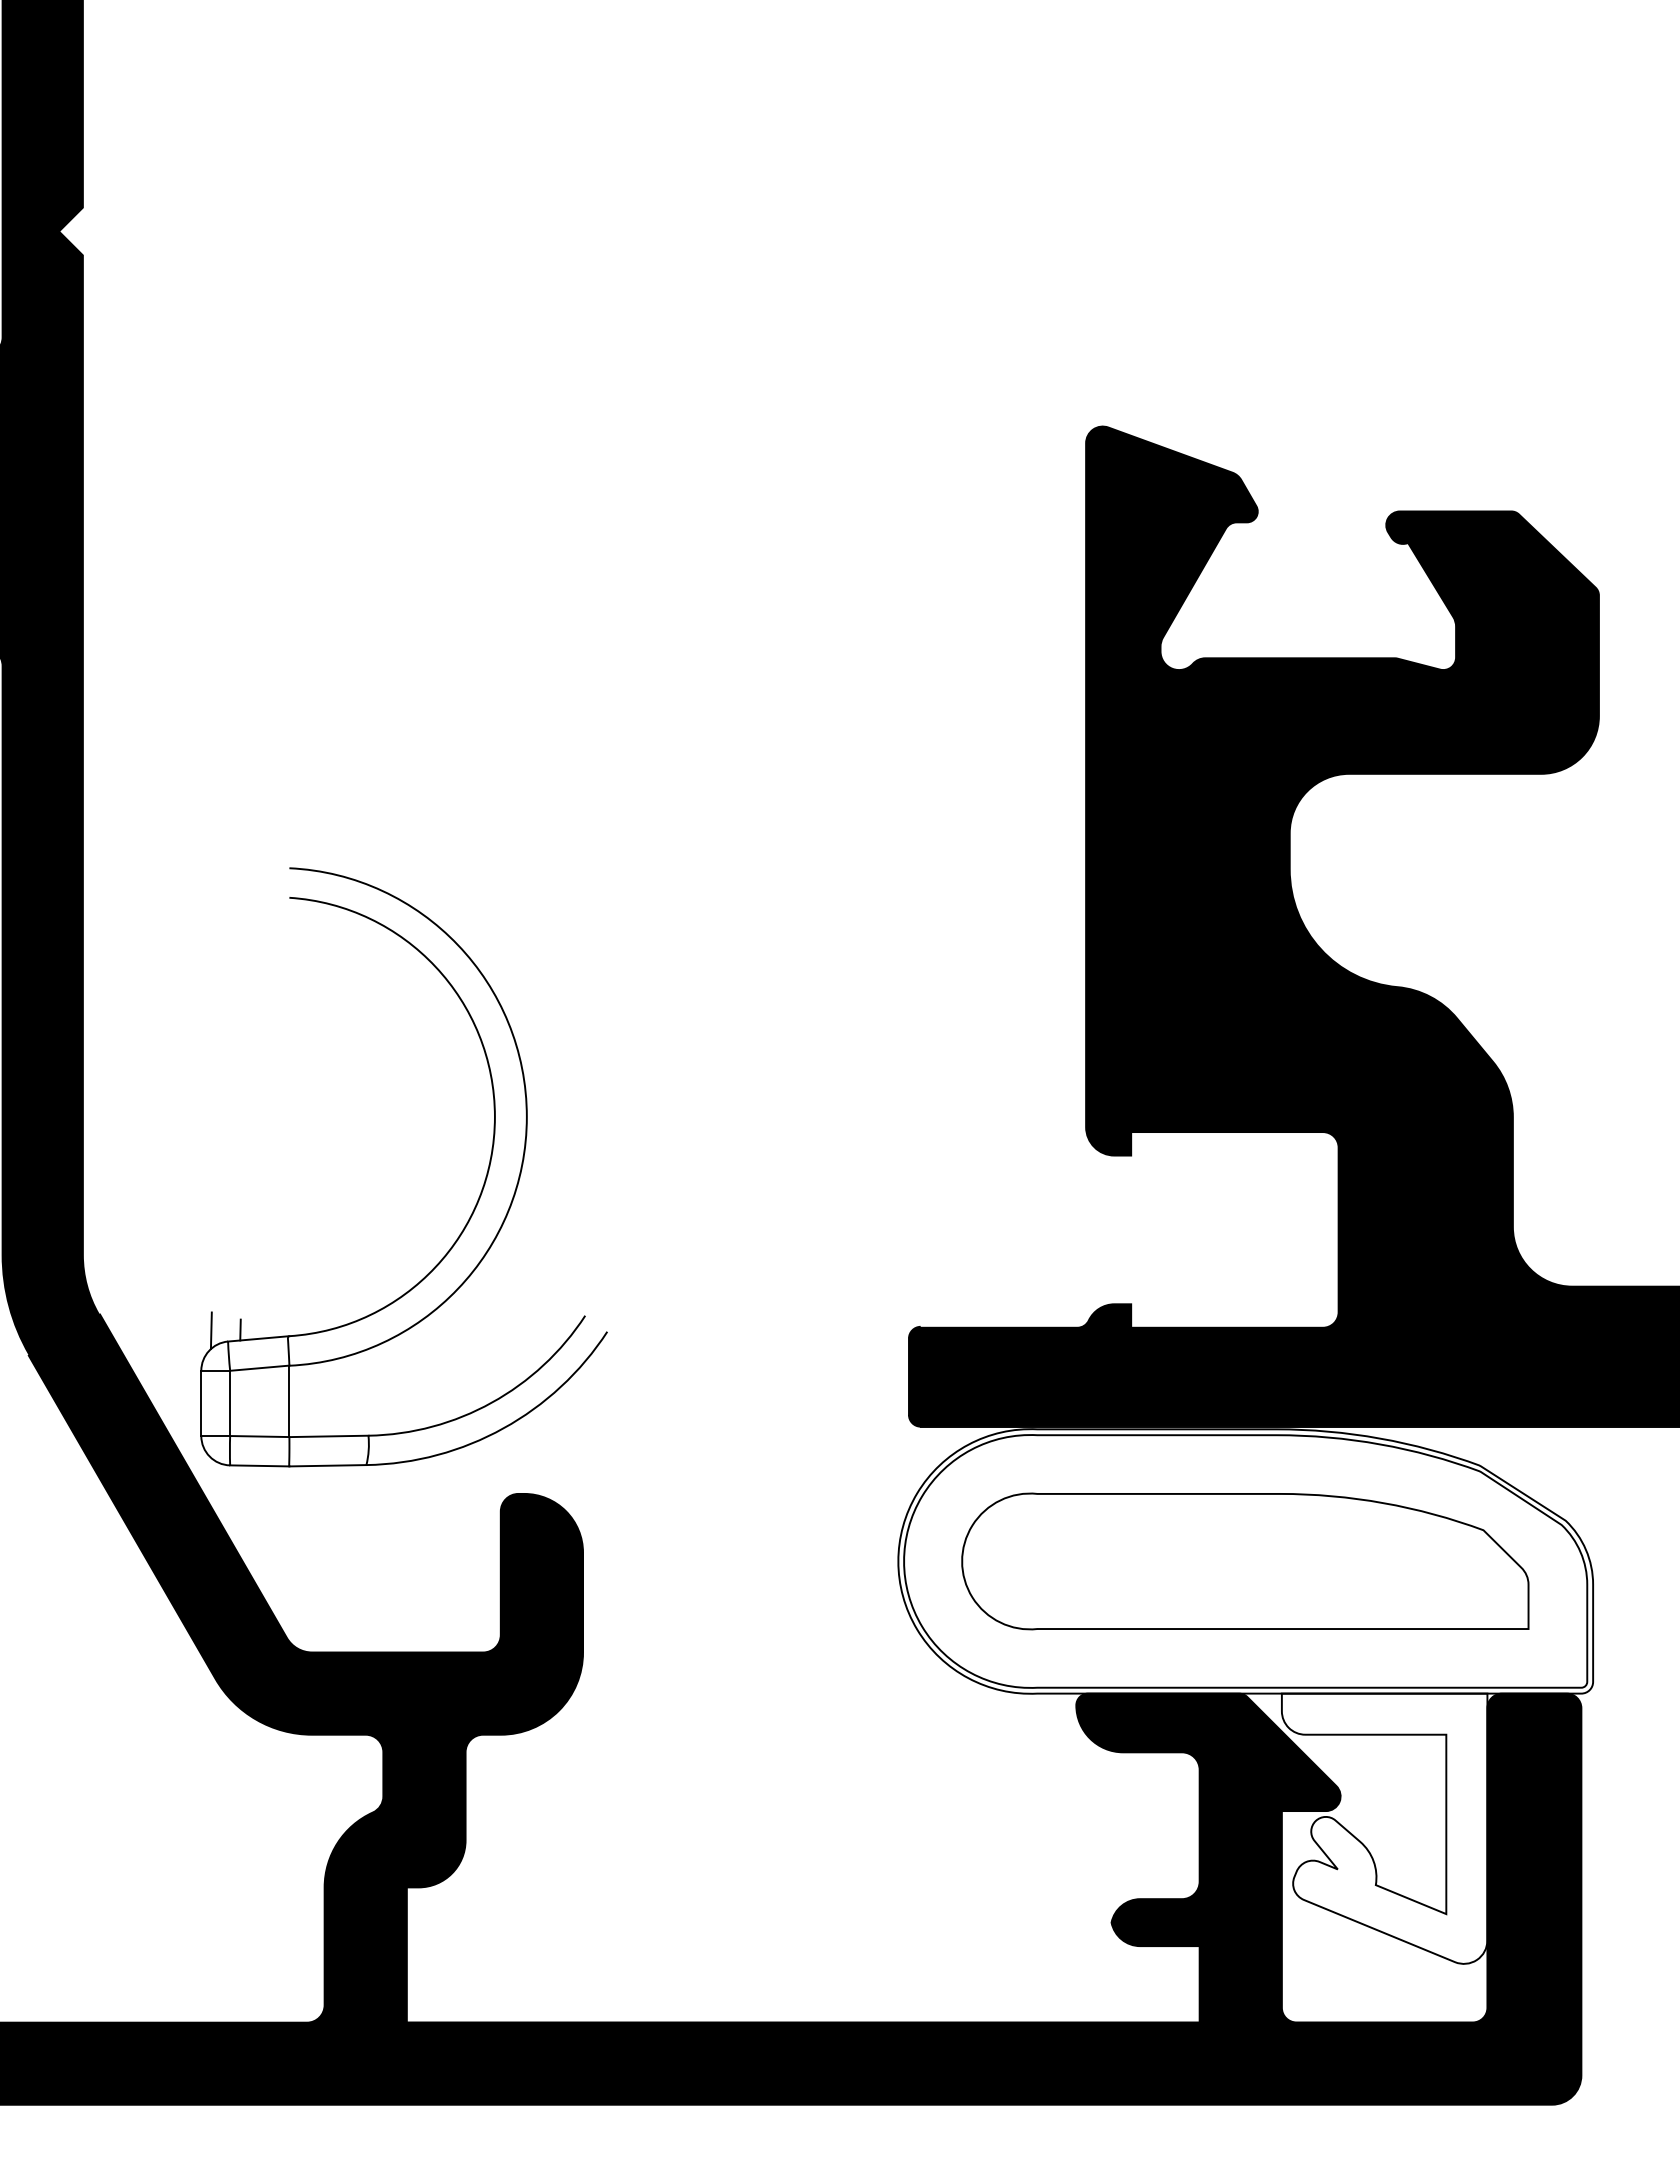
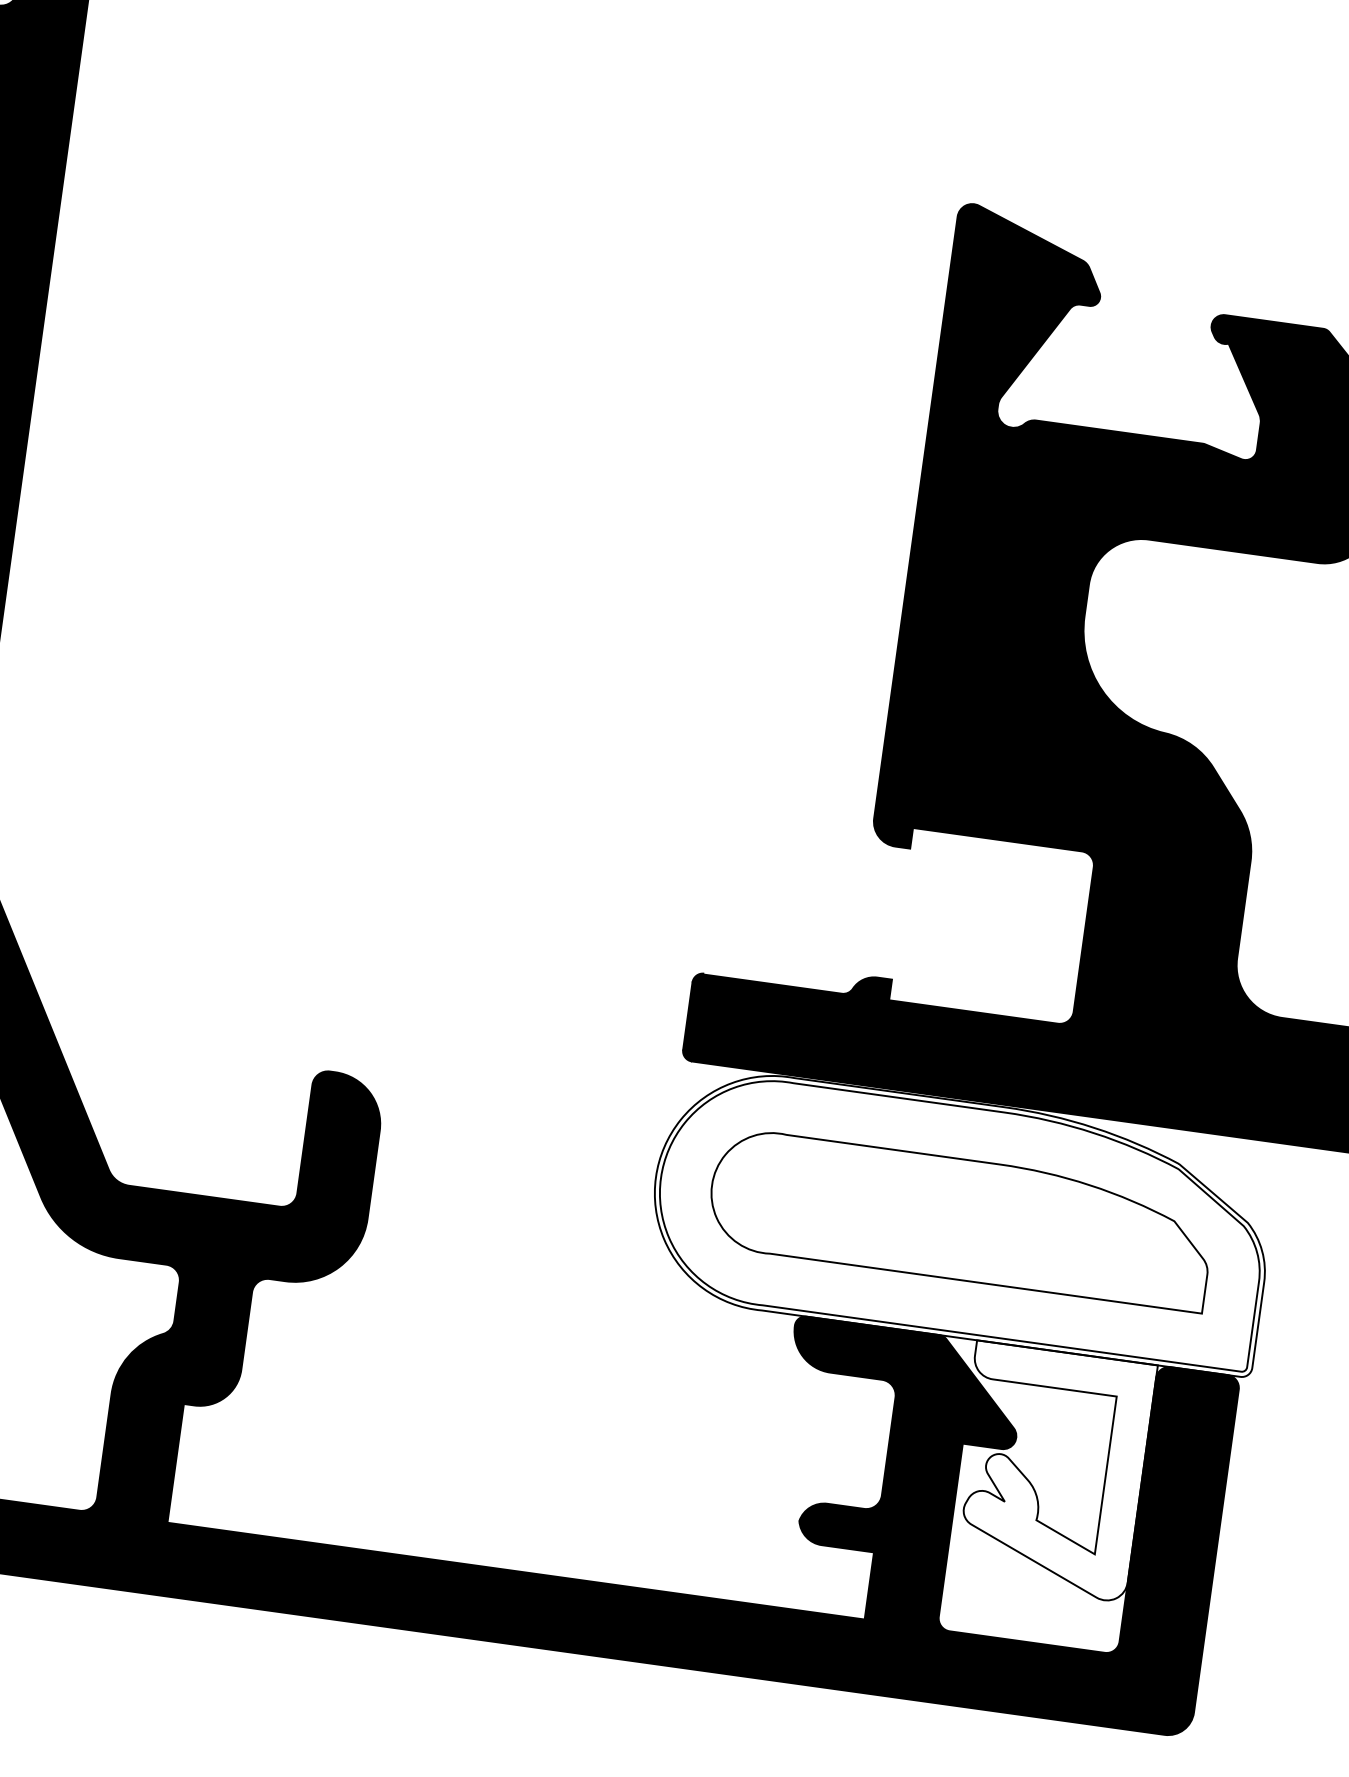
part: (477, 1199) -> (330, 807), removed

